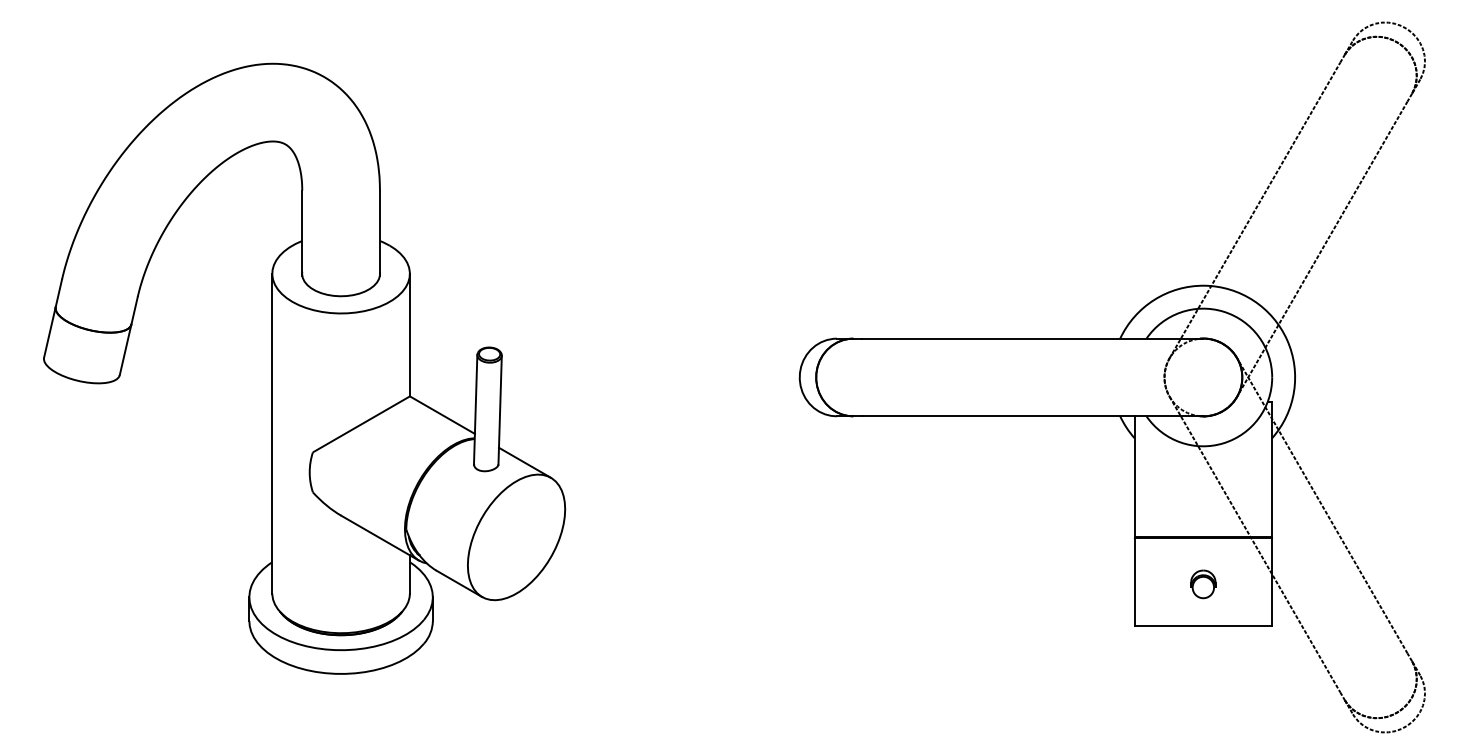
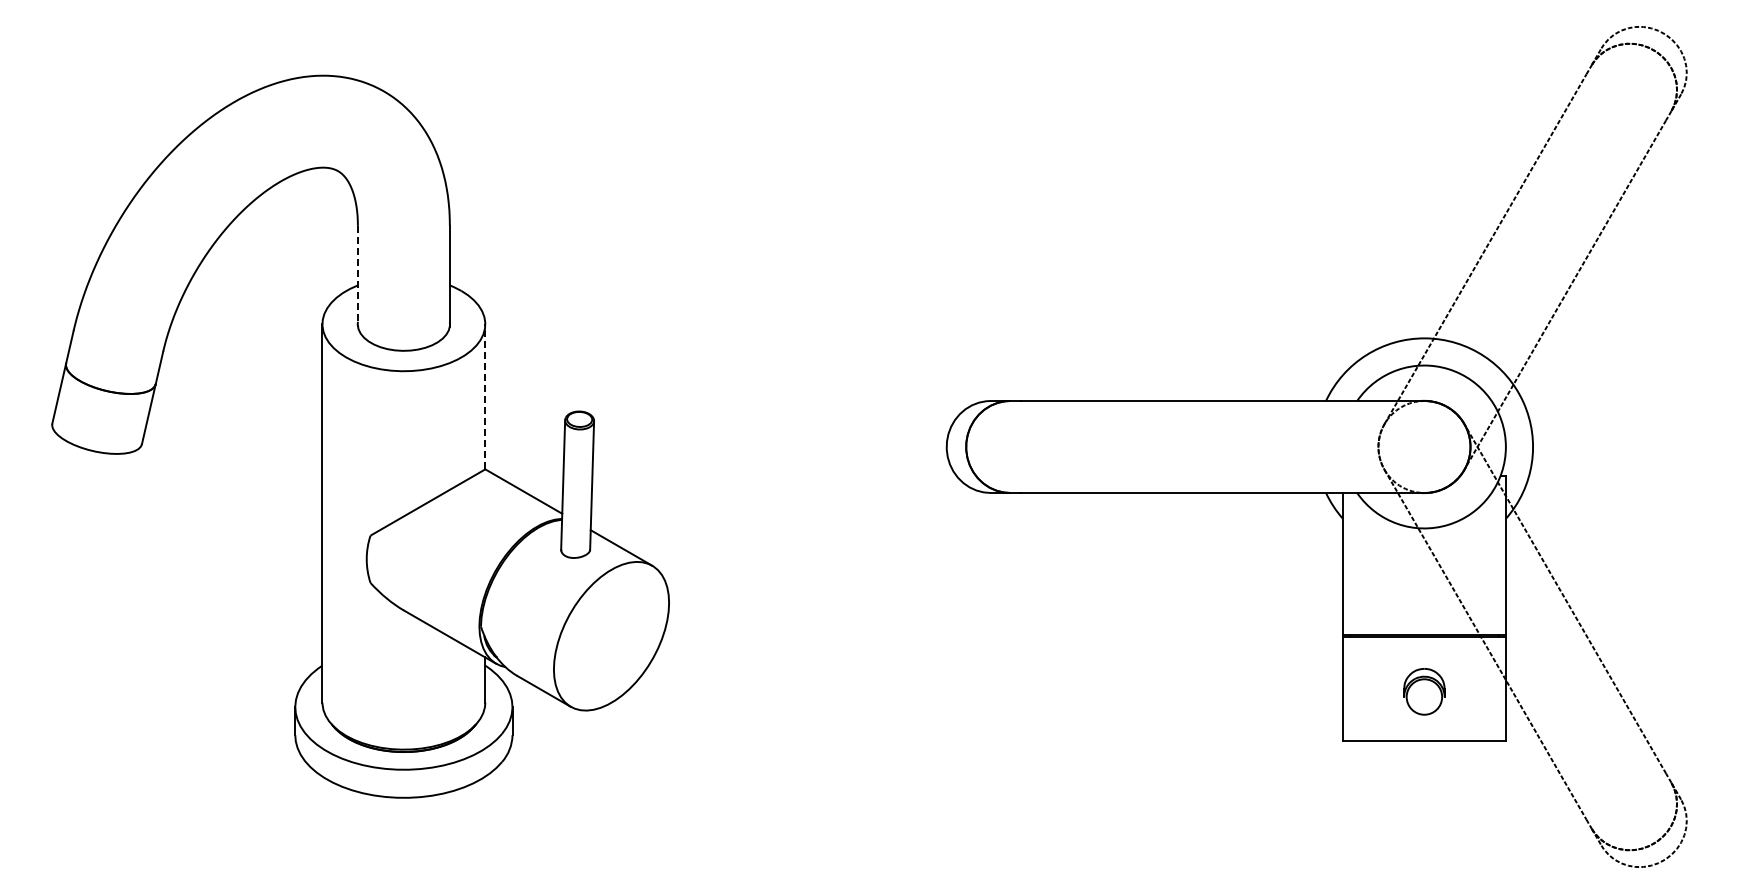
line: (301, 233) -> (357, 276), solid -> dashed
line: (410, 334) -> (485, 396), solid -> dashed
part: (1203, 584) -> (1424, 691), size x1.4

